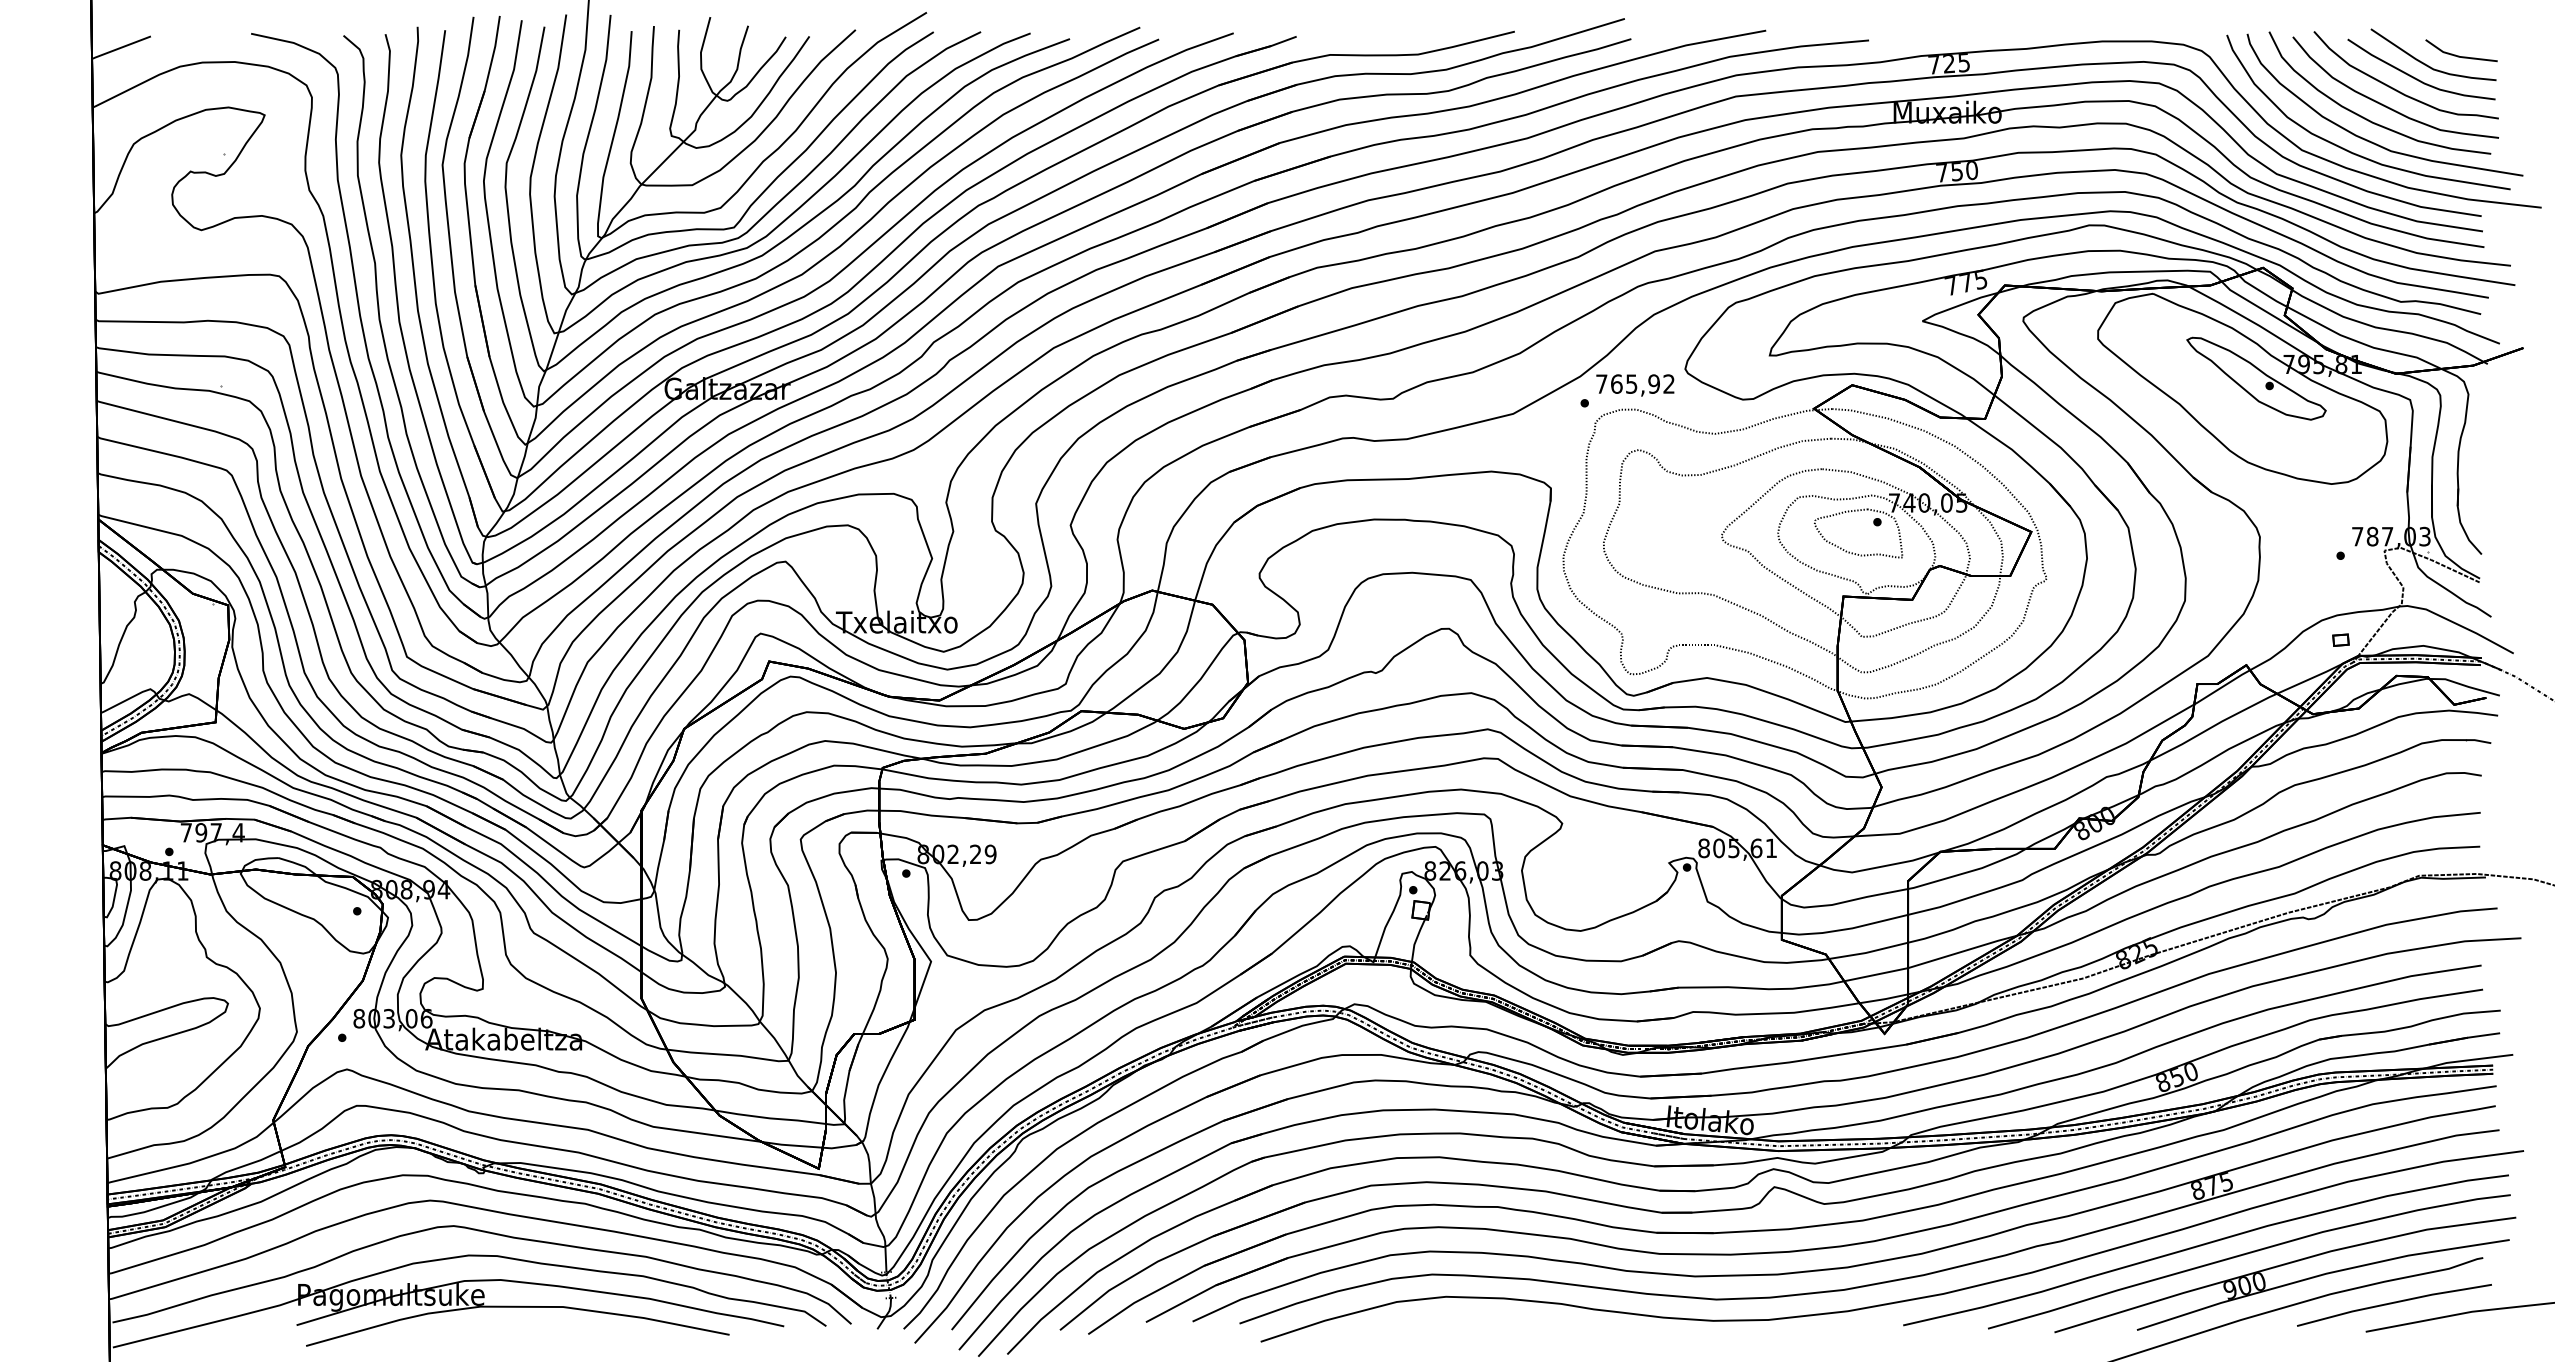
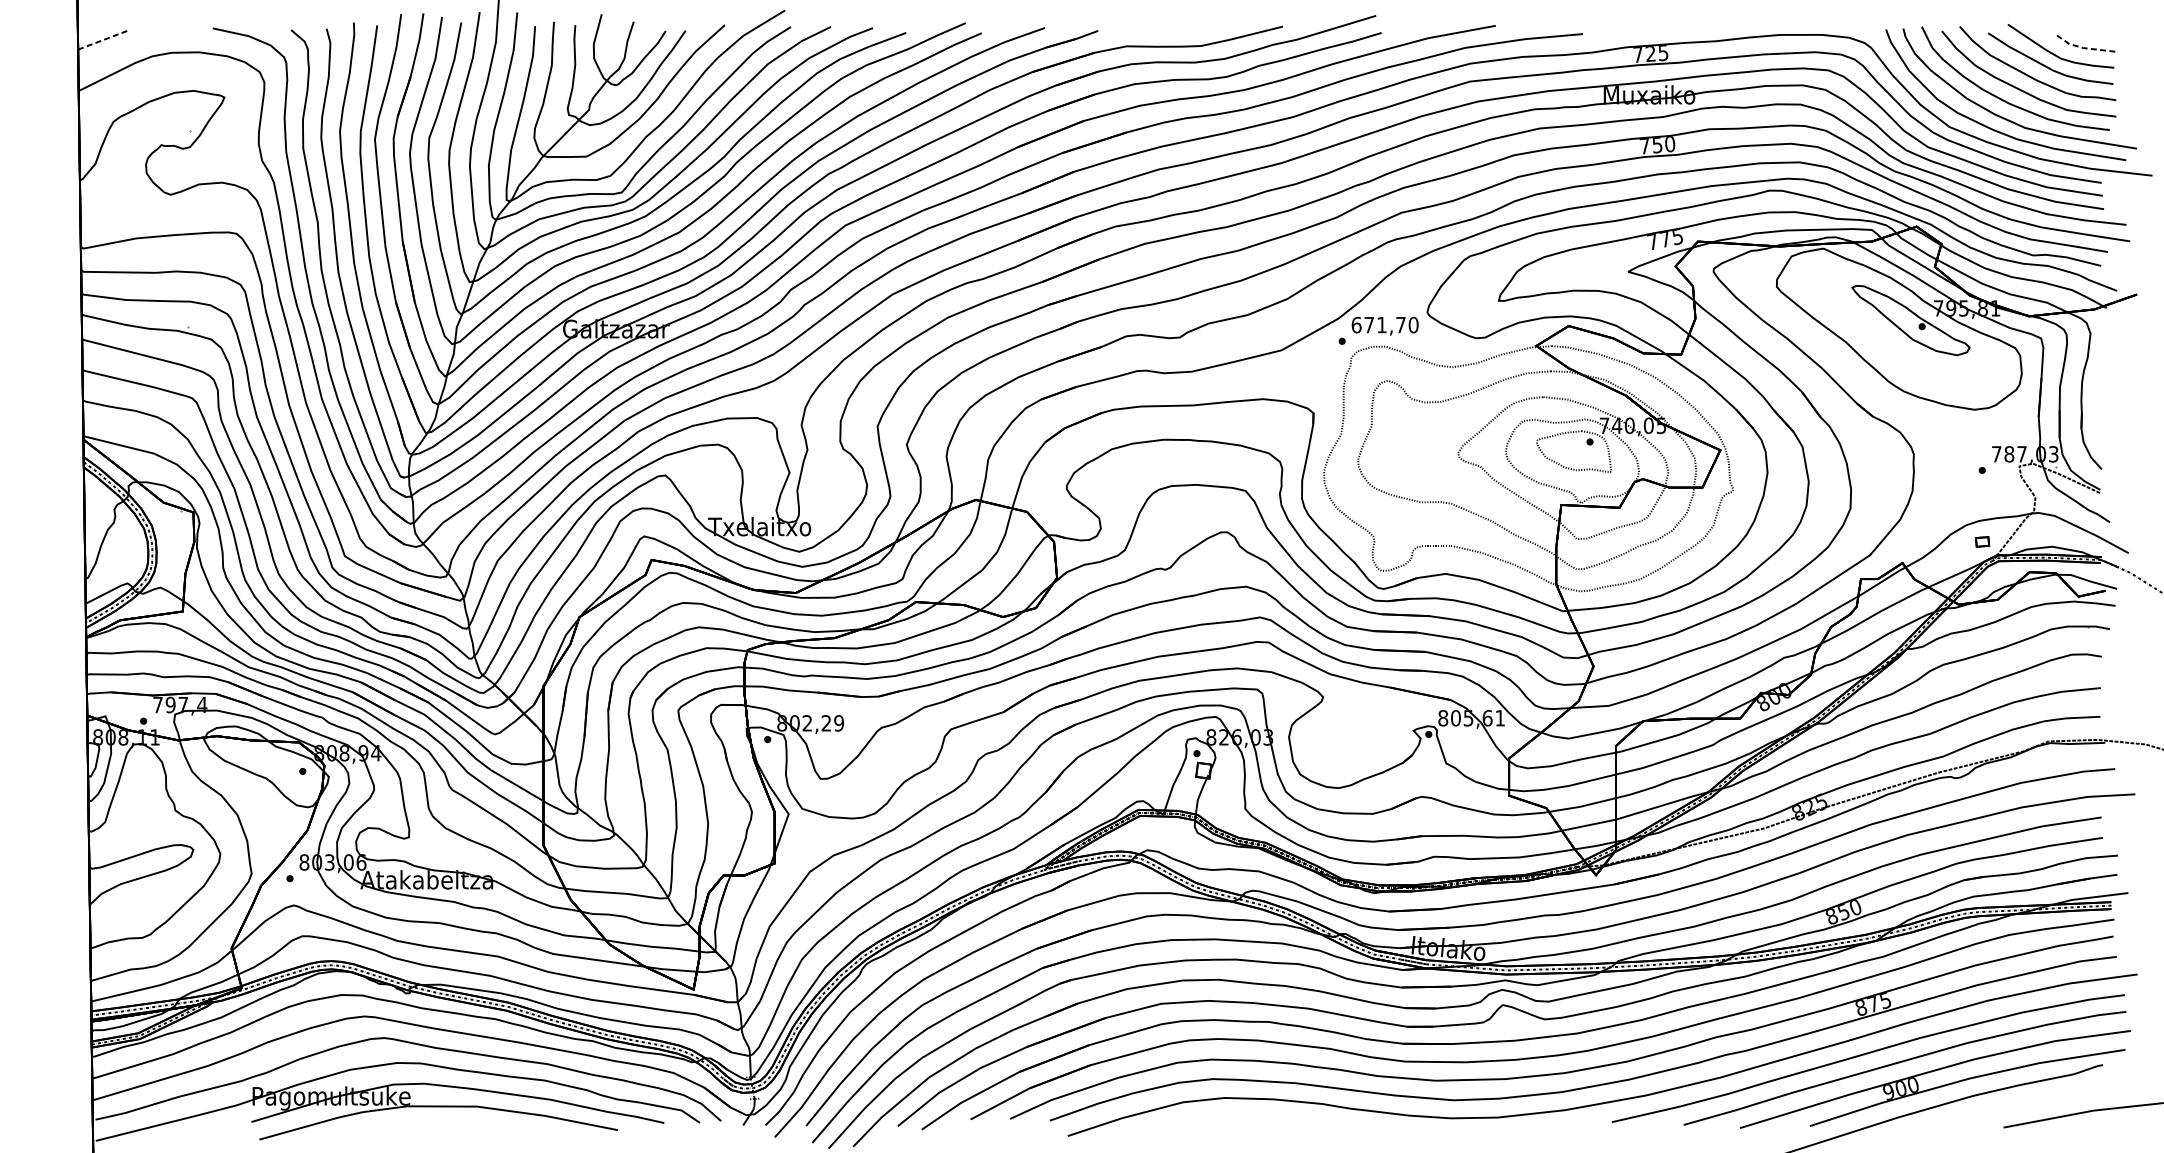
line: (121, 47) -> (103, 40), solid -> dashed
line: (2458, 56) -> (2082, 47), solid -> dashed
text: (1635, 383) -> (1385, 324), 765,92 -> 671,70
line: (2394, 1303) -> (2027, 1103), removed

